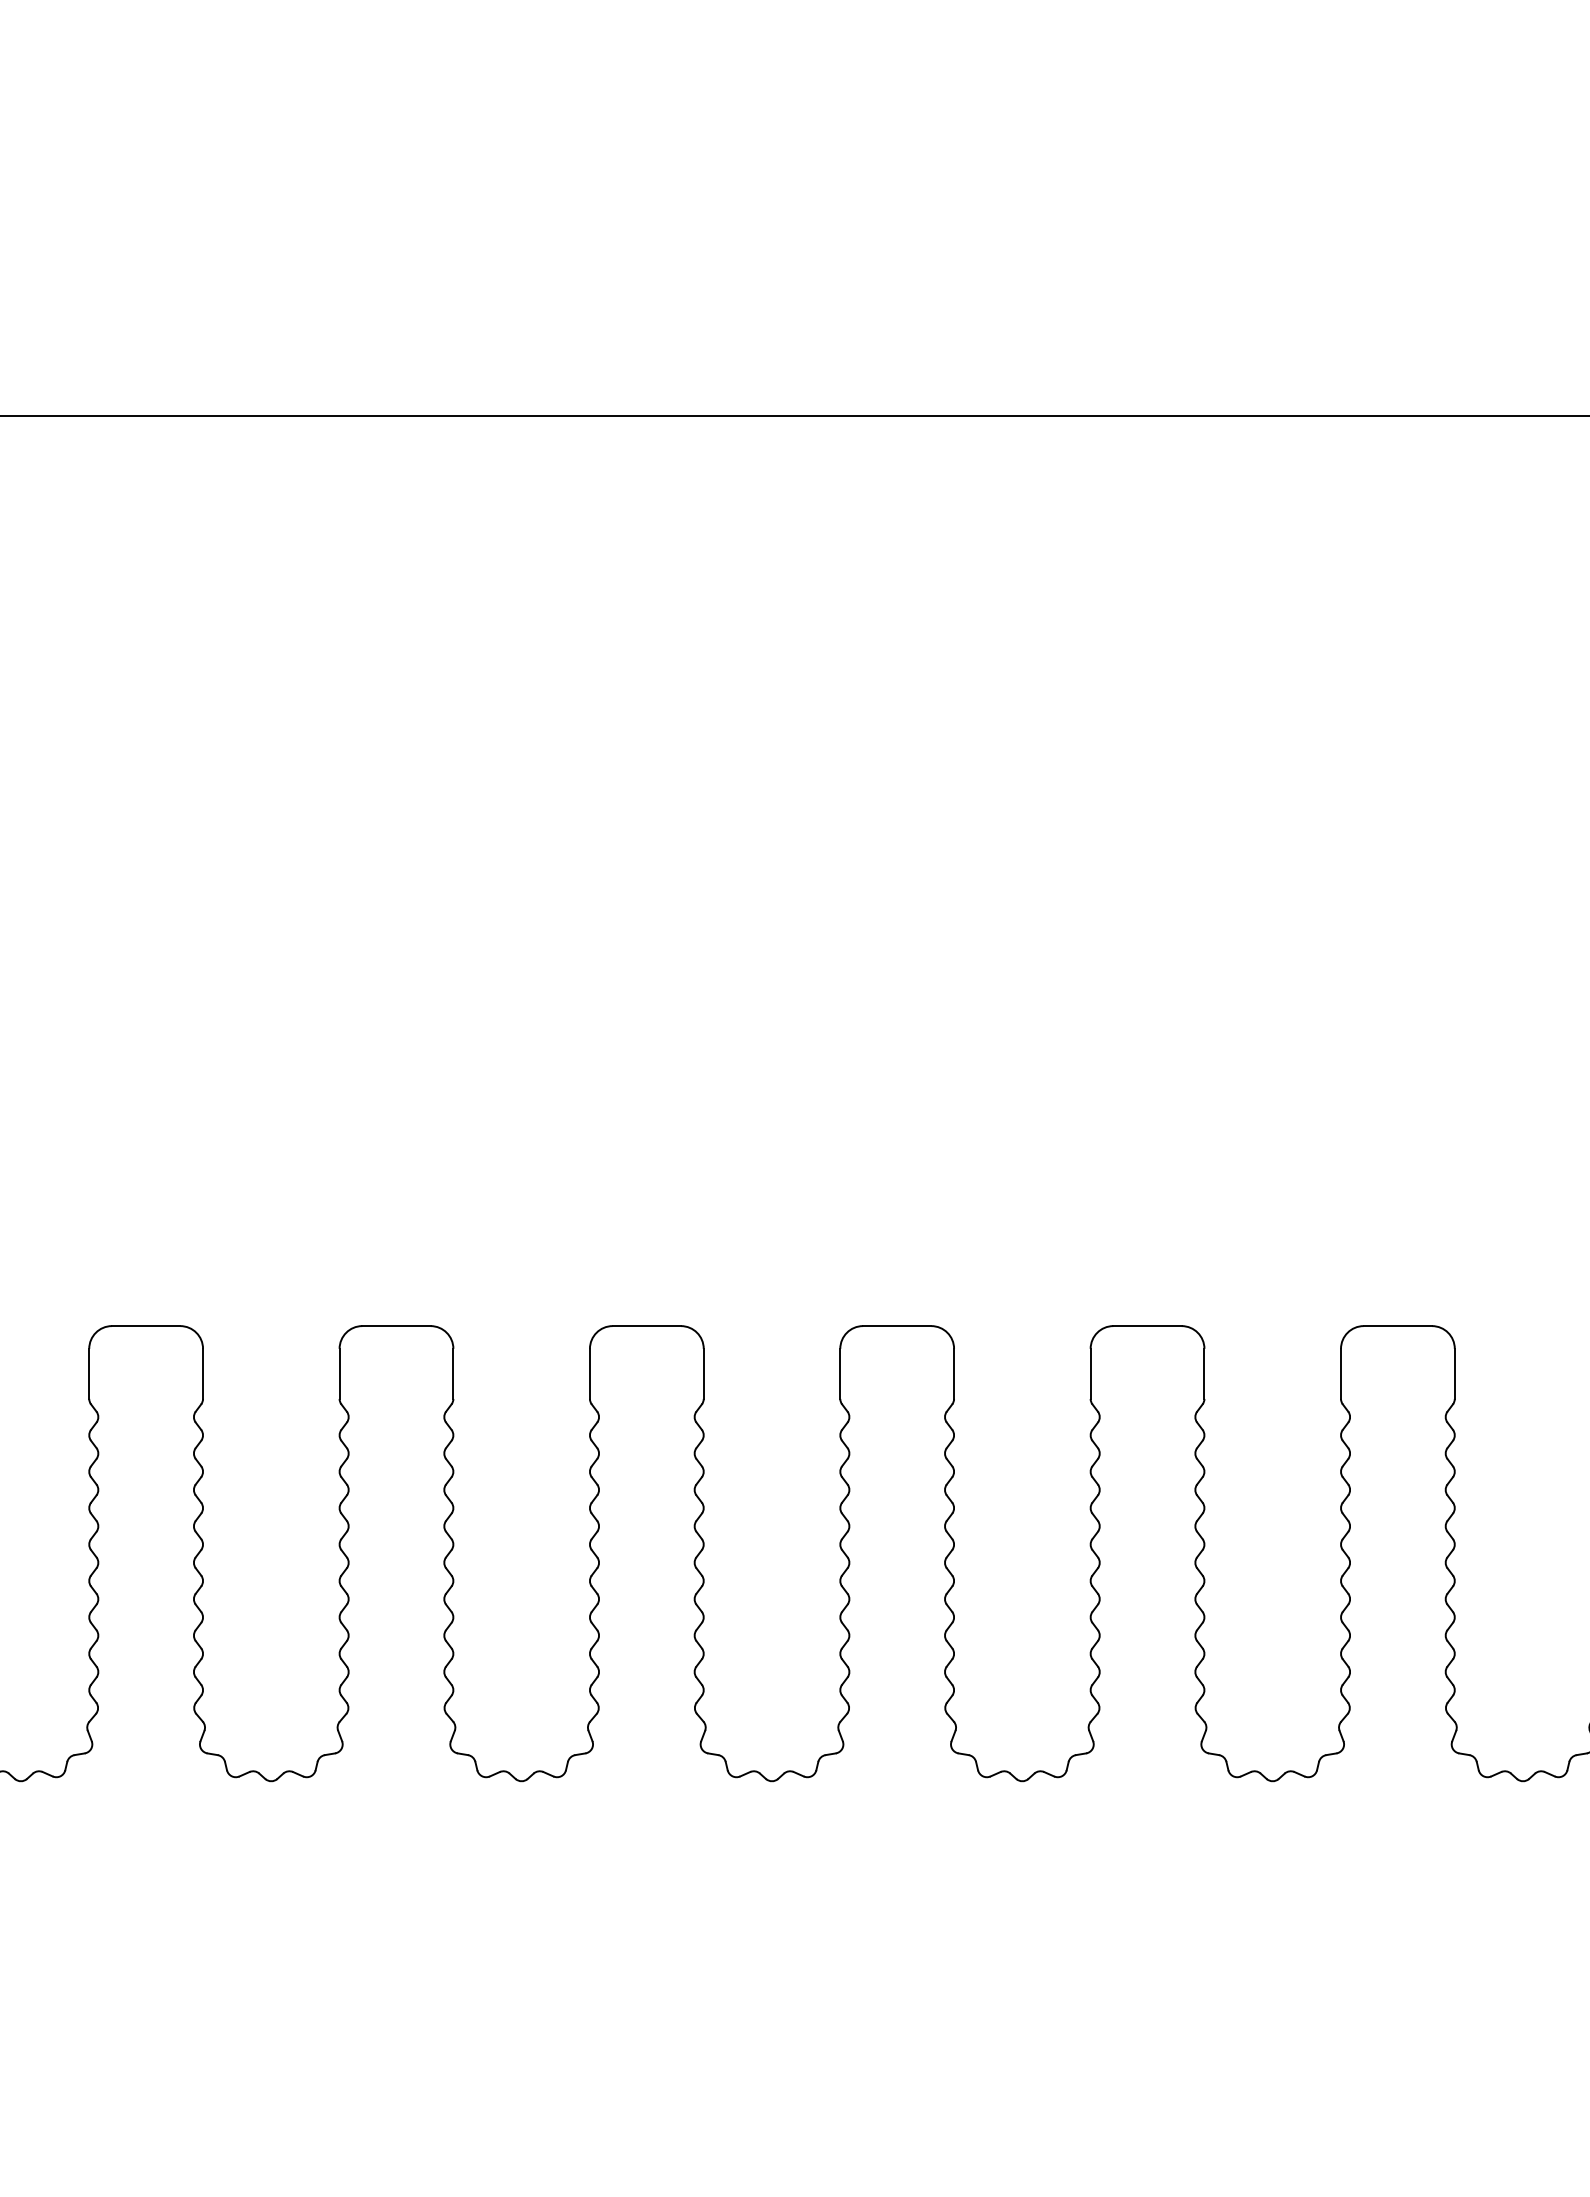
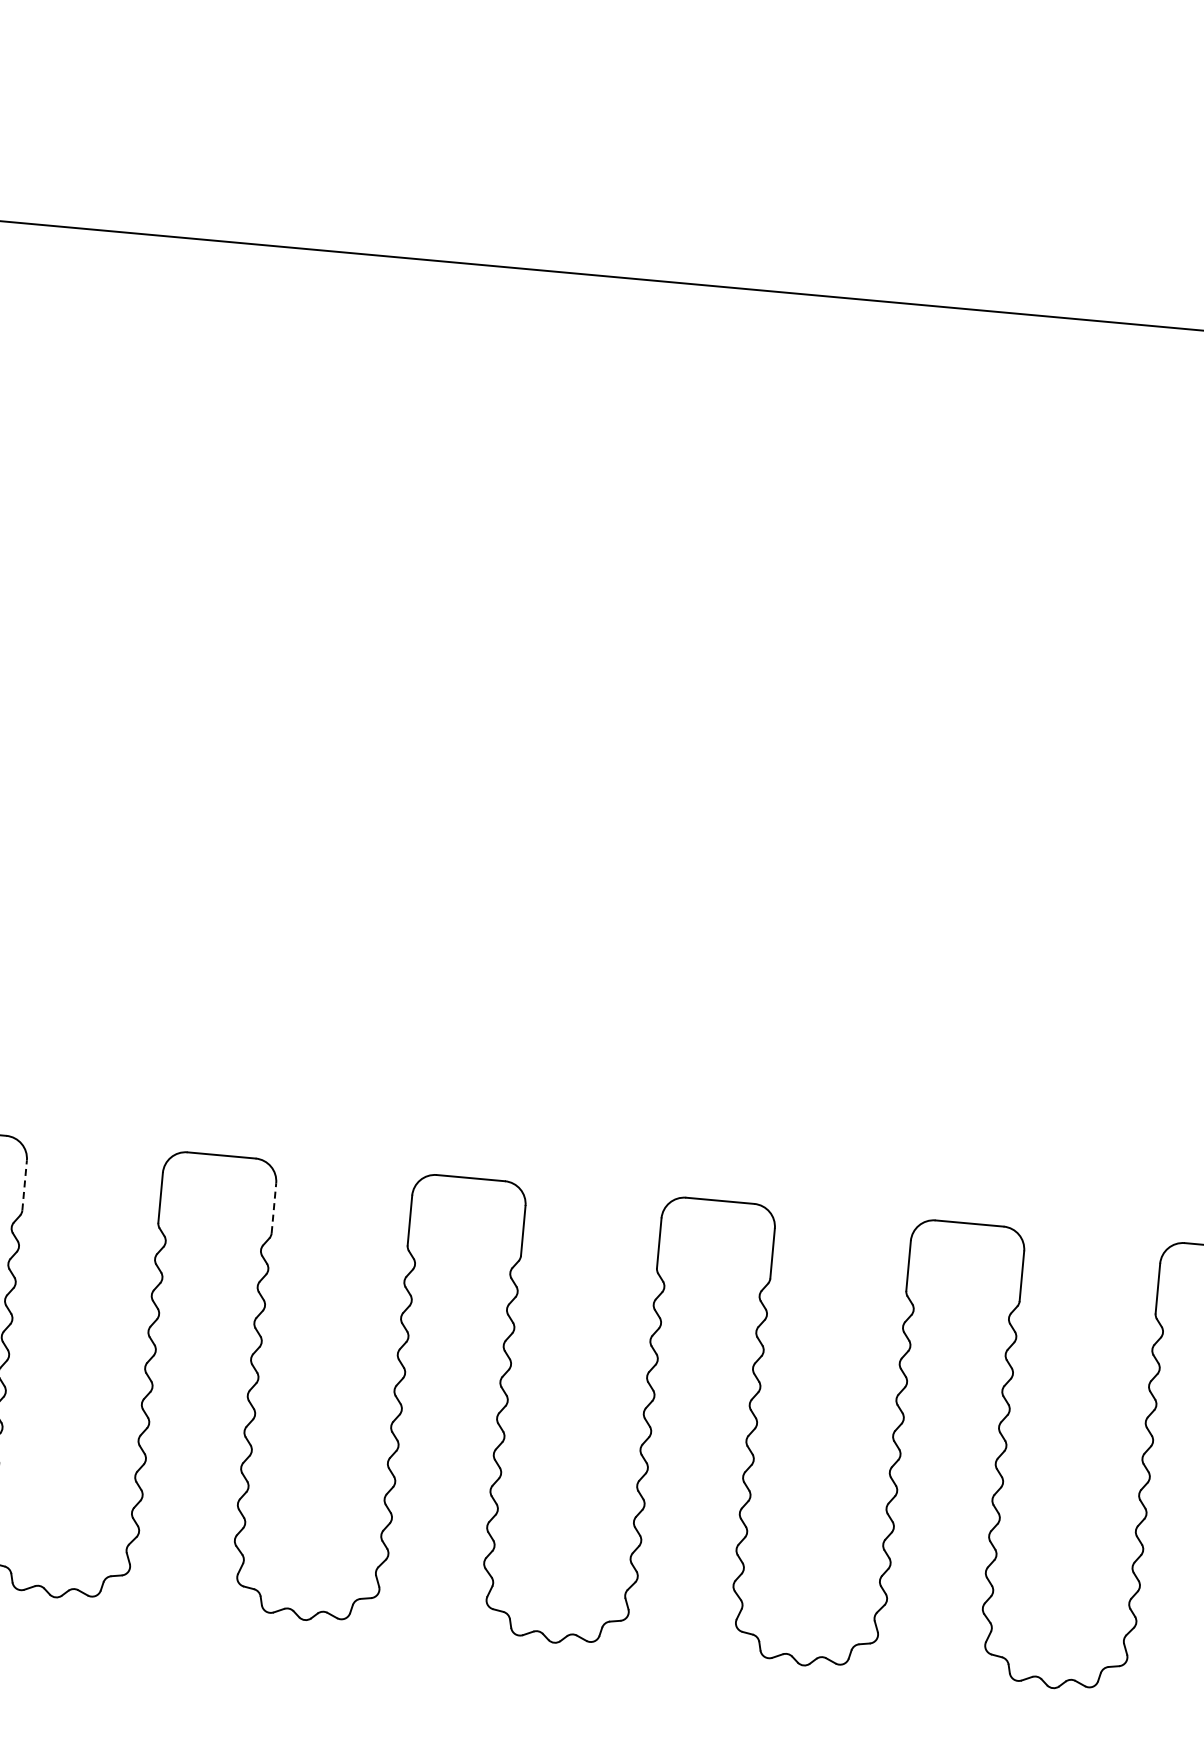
line: (203, 1373) -> (25, 1185), solid -> dashed
line: (453, 1373) -> (274, 1207), solid -> dashed

